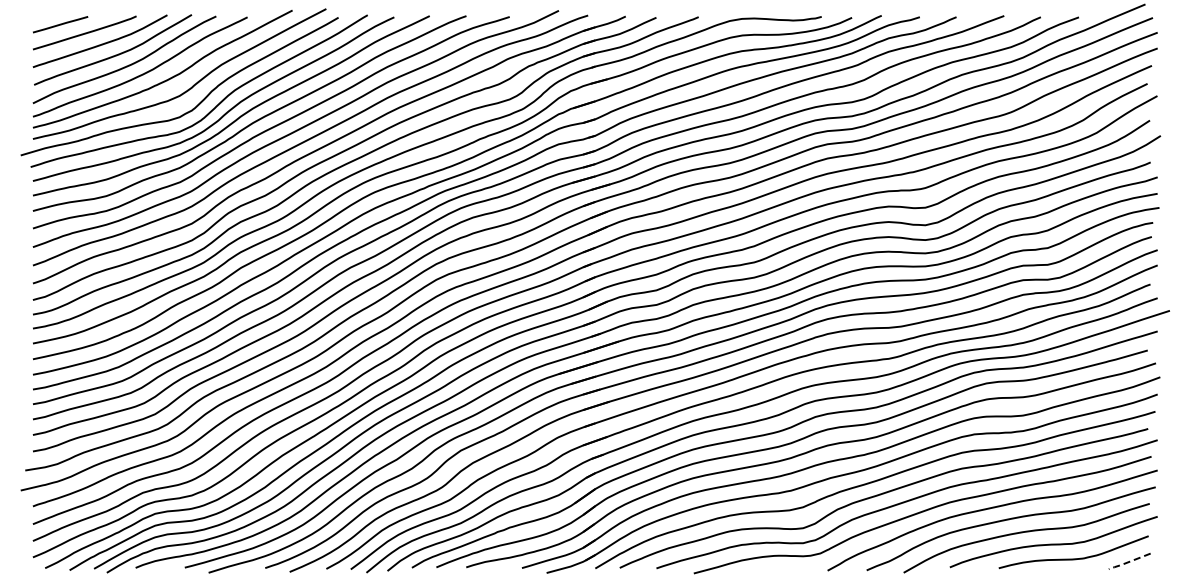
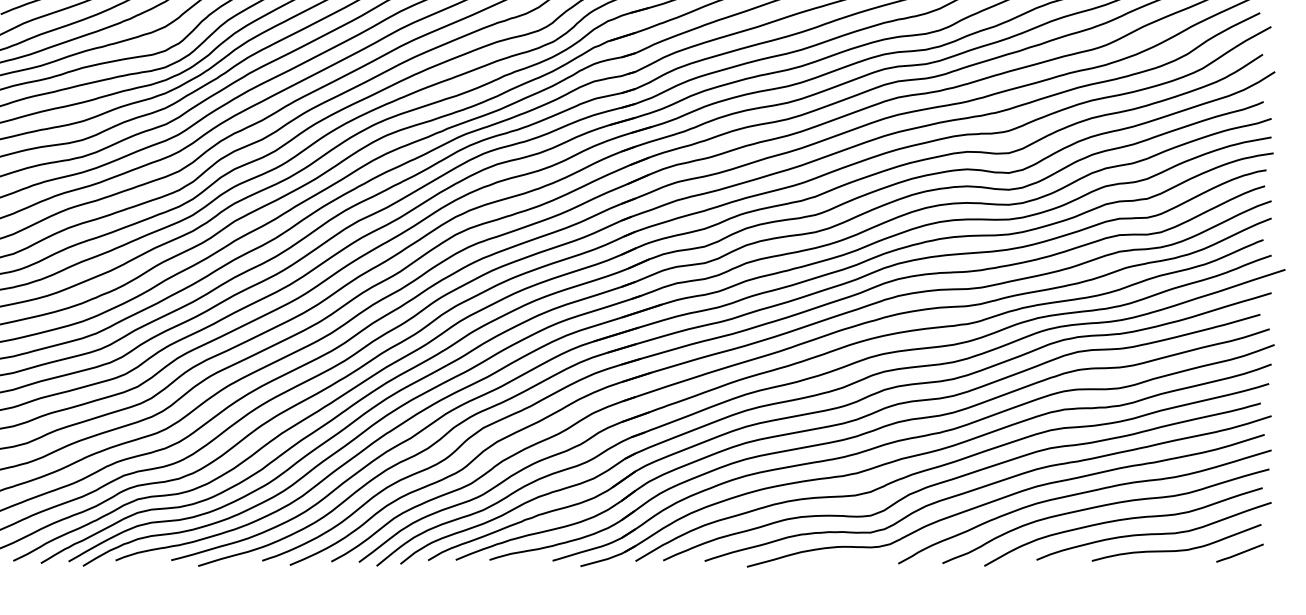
line: (1128, 562) -> (1238, 554), dashed -> solid

